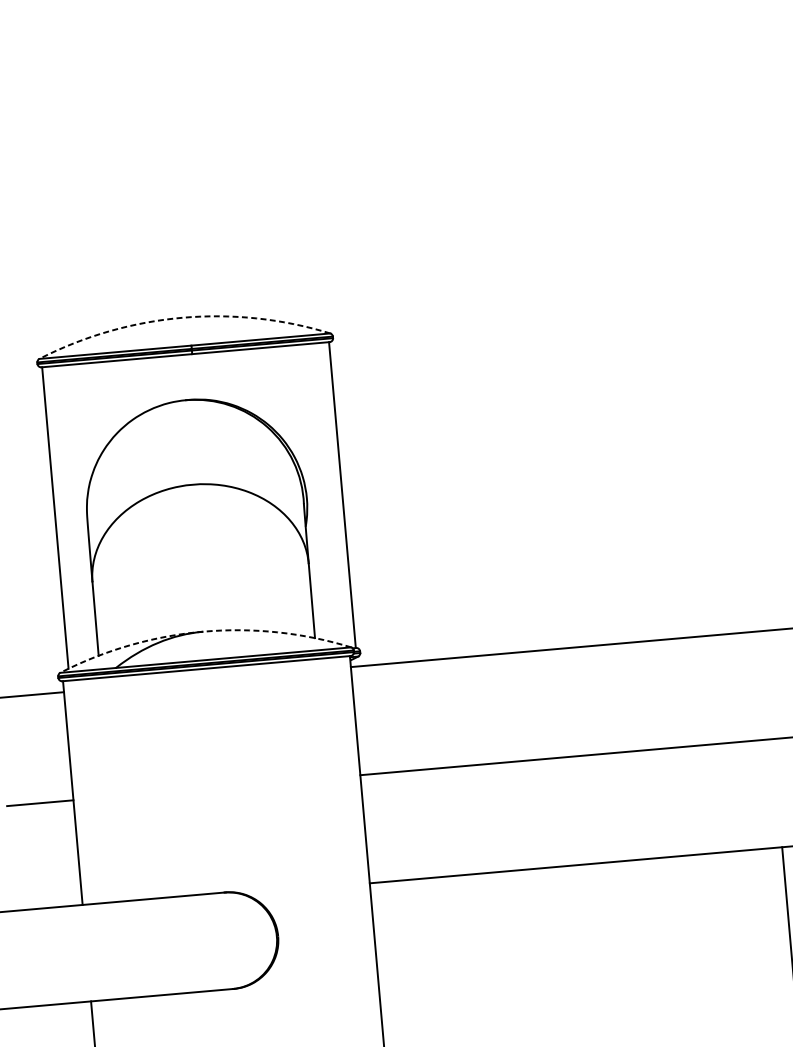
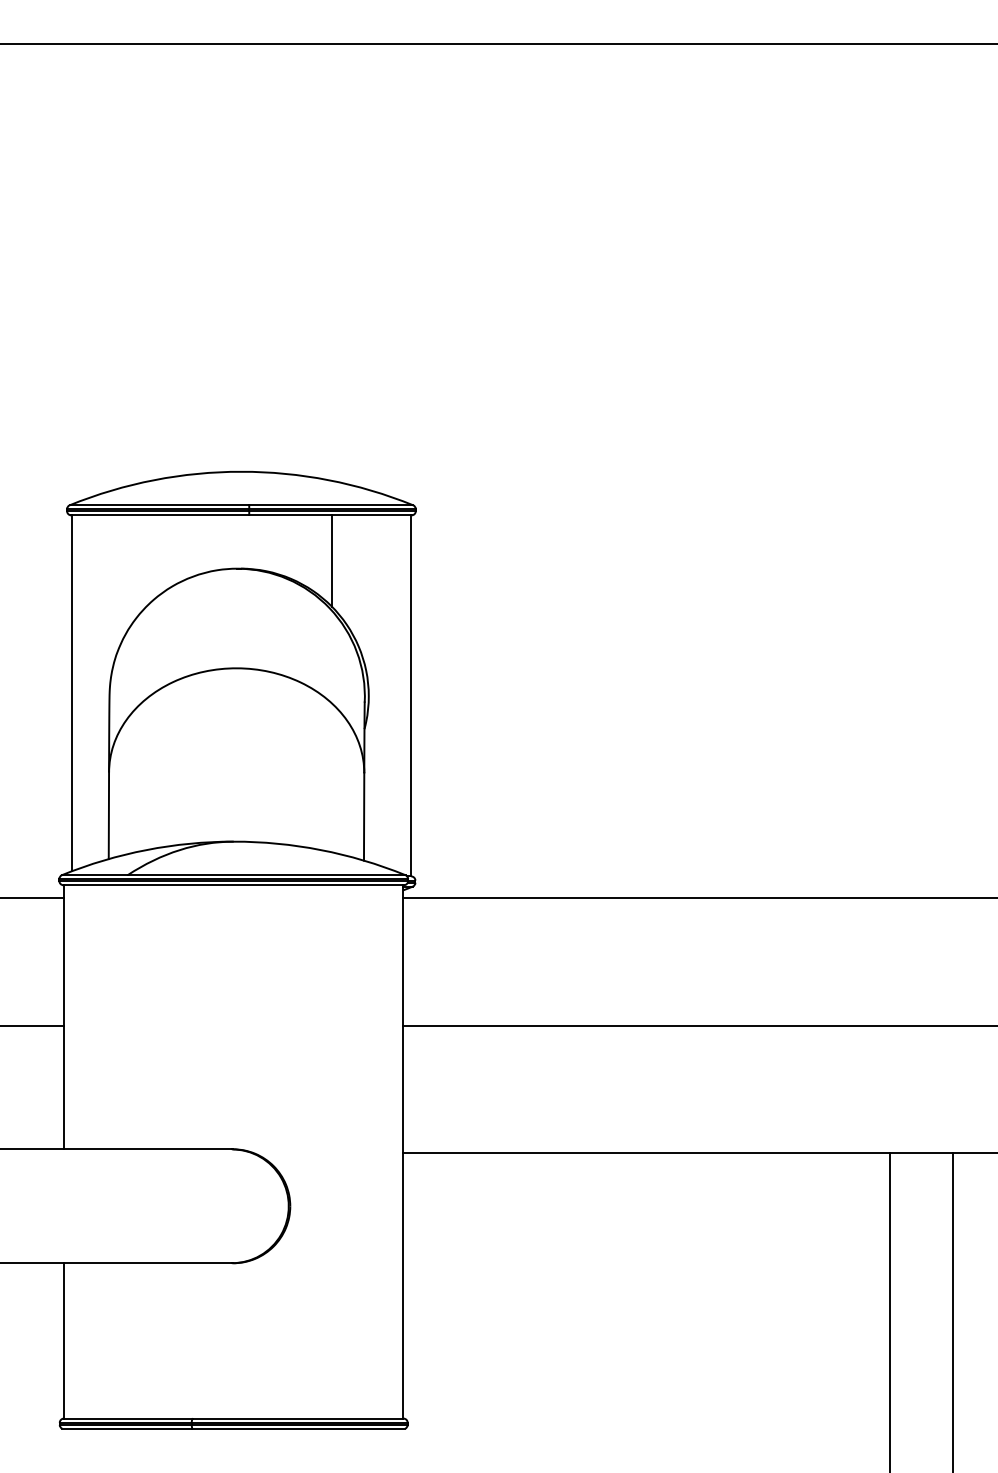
arc: (182, 317) -> (241, 471), dashed -> solid
line: (266, 386) -> (332, 560), added
arc: (203, 631) -> (233, 841), dashed -> solid

